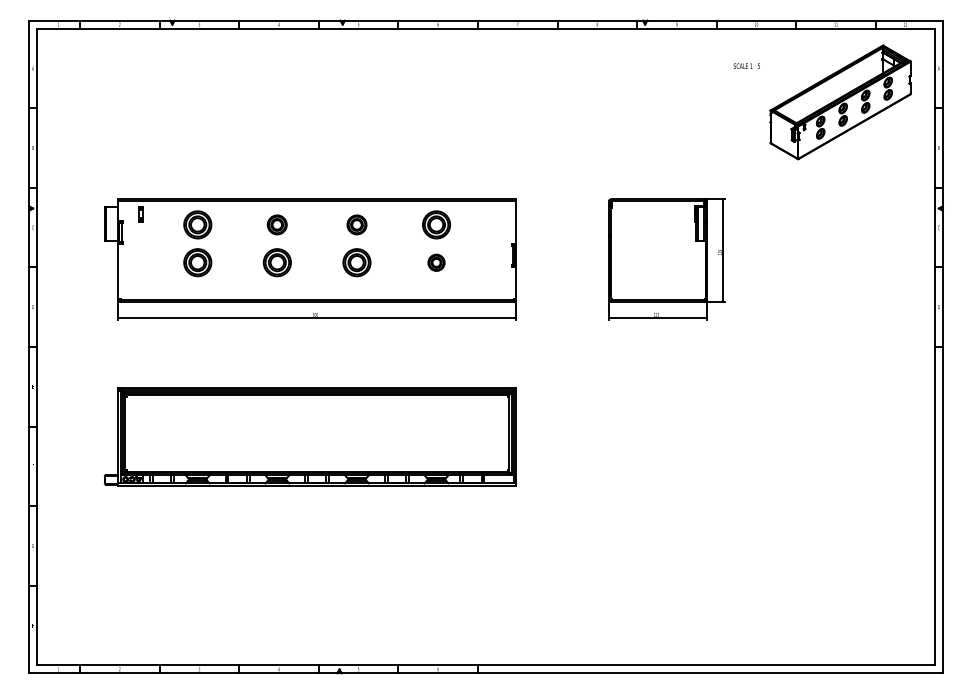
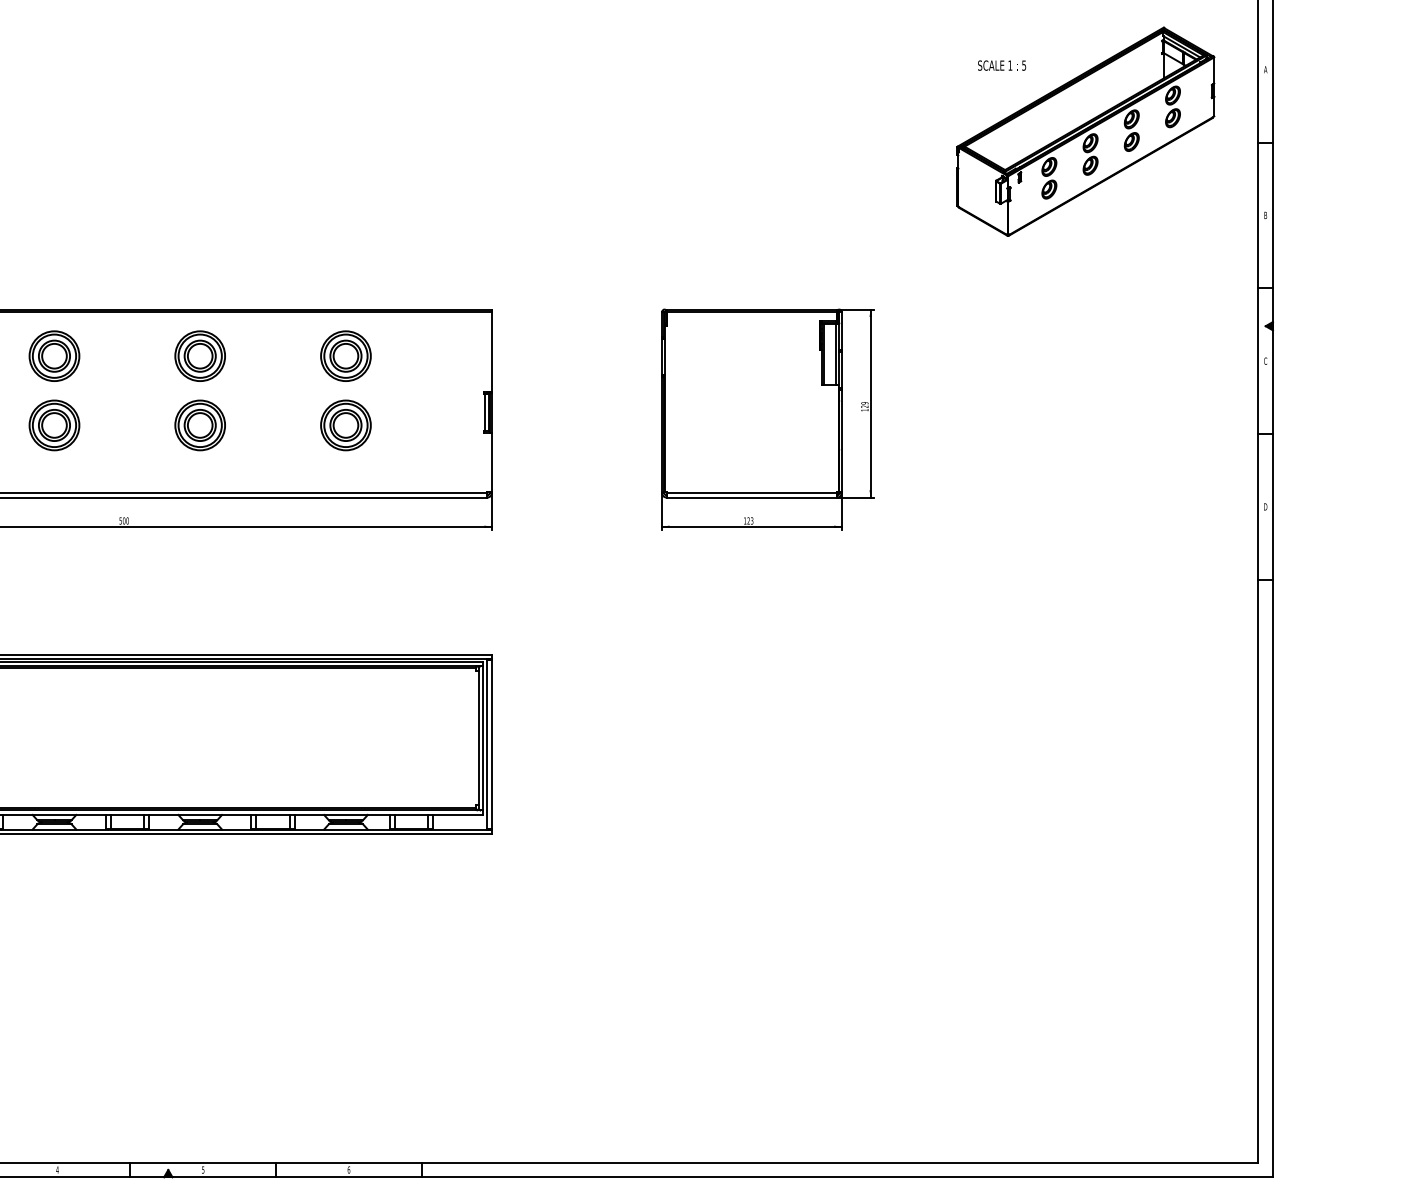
text: (746, 65) -> (1001, 64), moved
part: (276, 224) -> (52, 355), size x1.43
part: (356, 224) -> (199, 355), size x1.43
part: (436, 262) -> (345, 425), size x1.67

